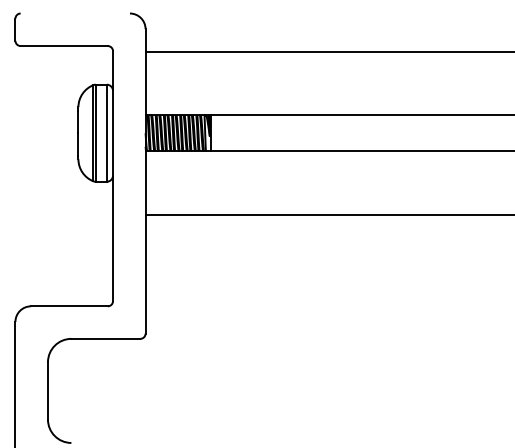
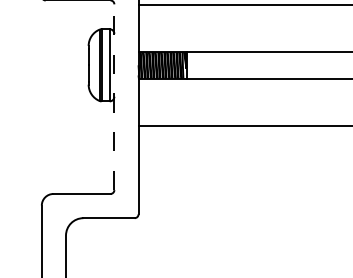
line: (113, 176) -> (114, 97), solid -> dashed

